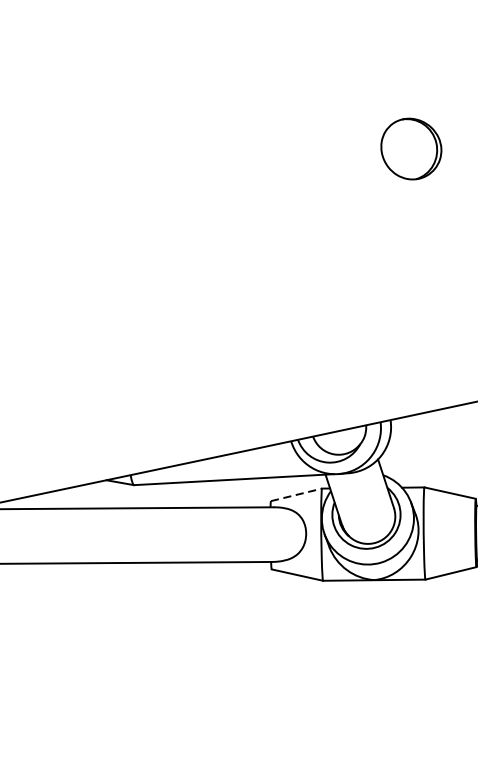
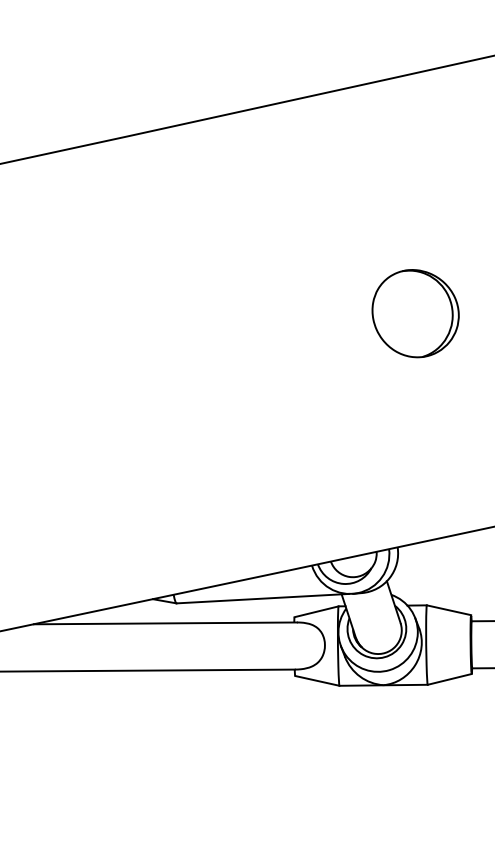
part: (411, 148) -> (415, 313), size x1.67
line: (296, 494) -> (316, 611), dashed -> solid

